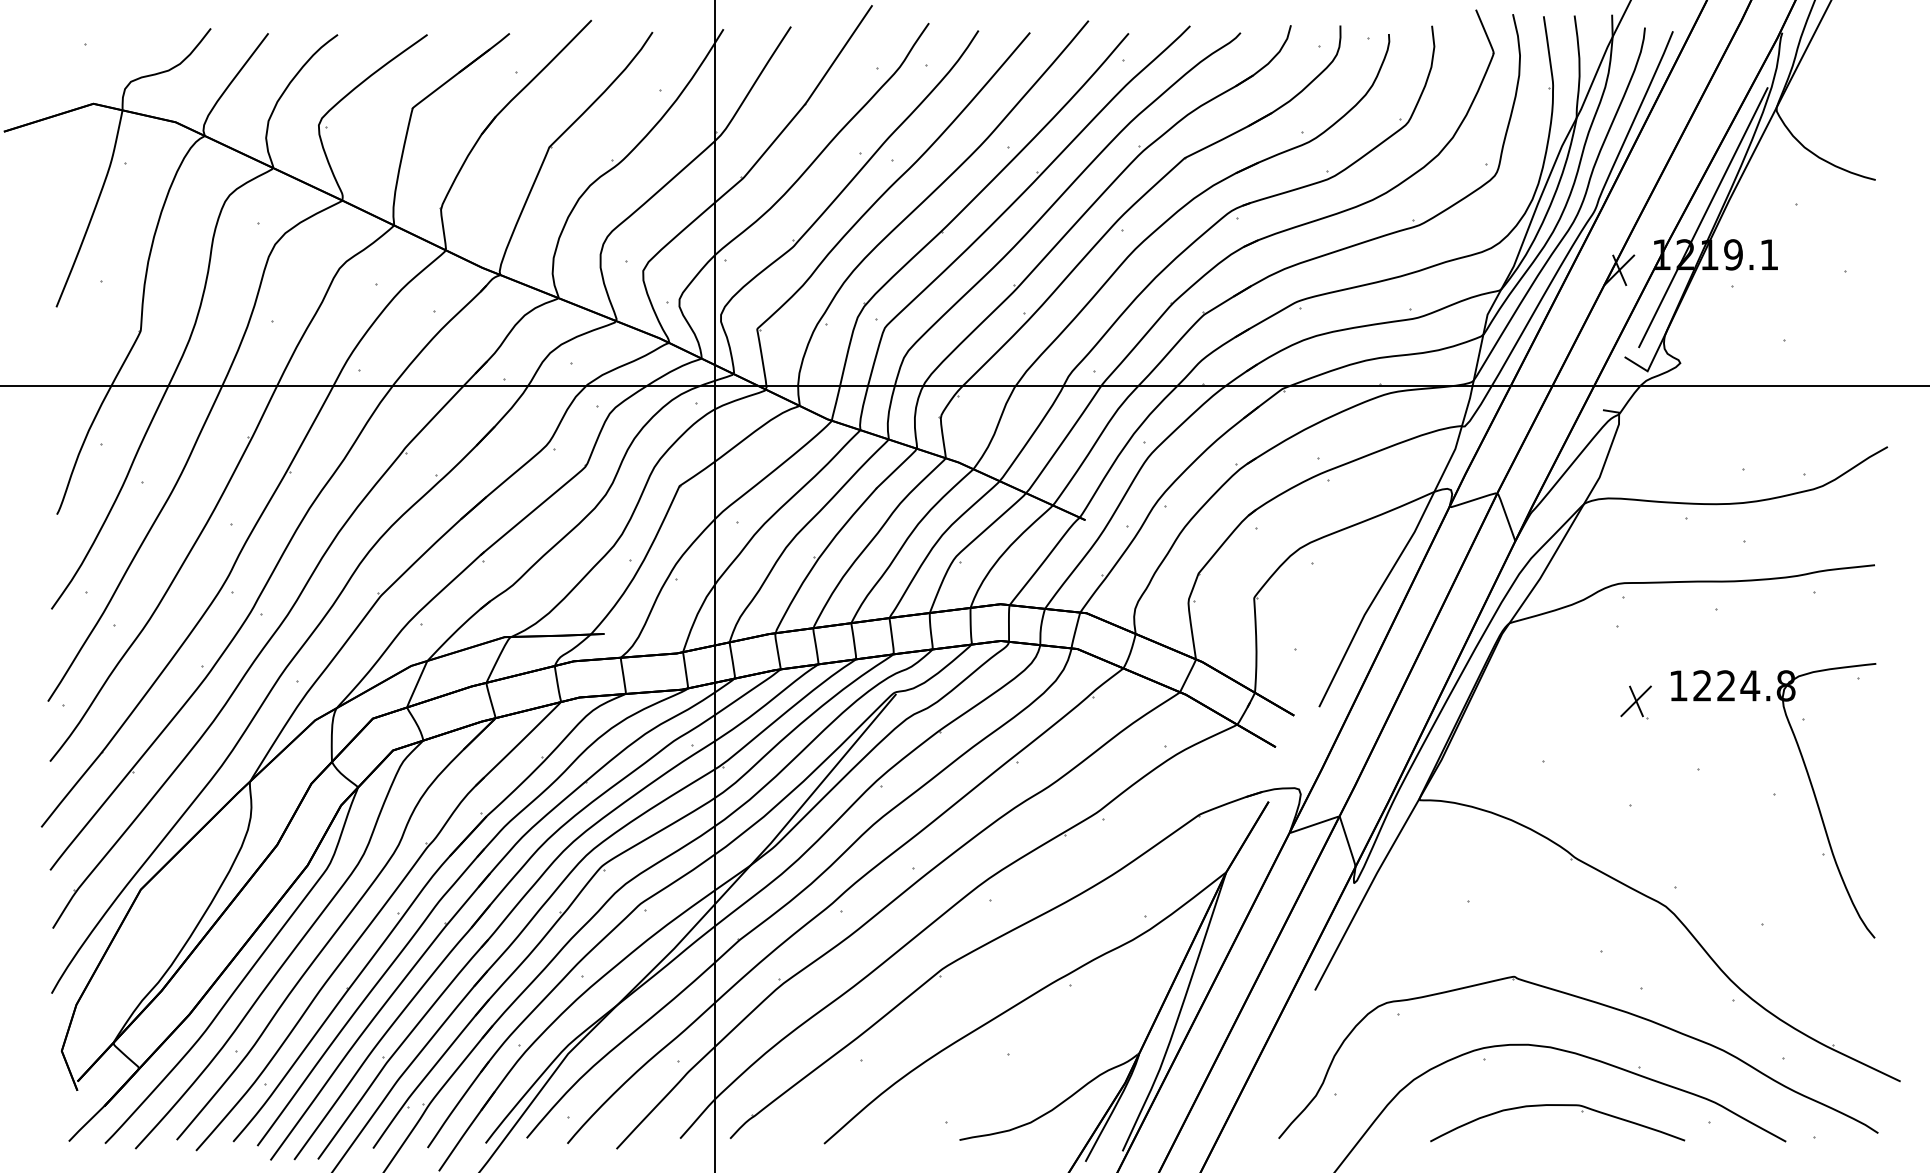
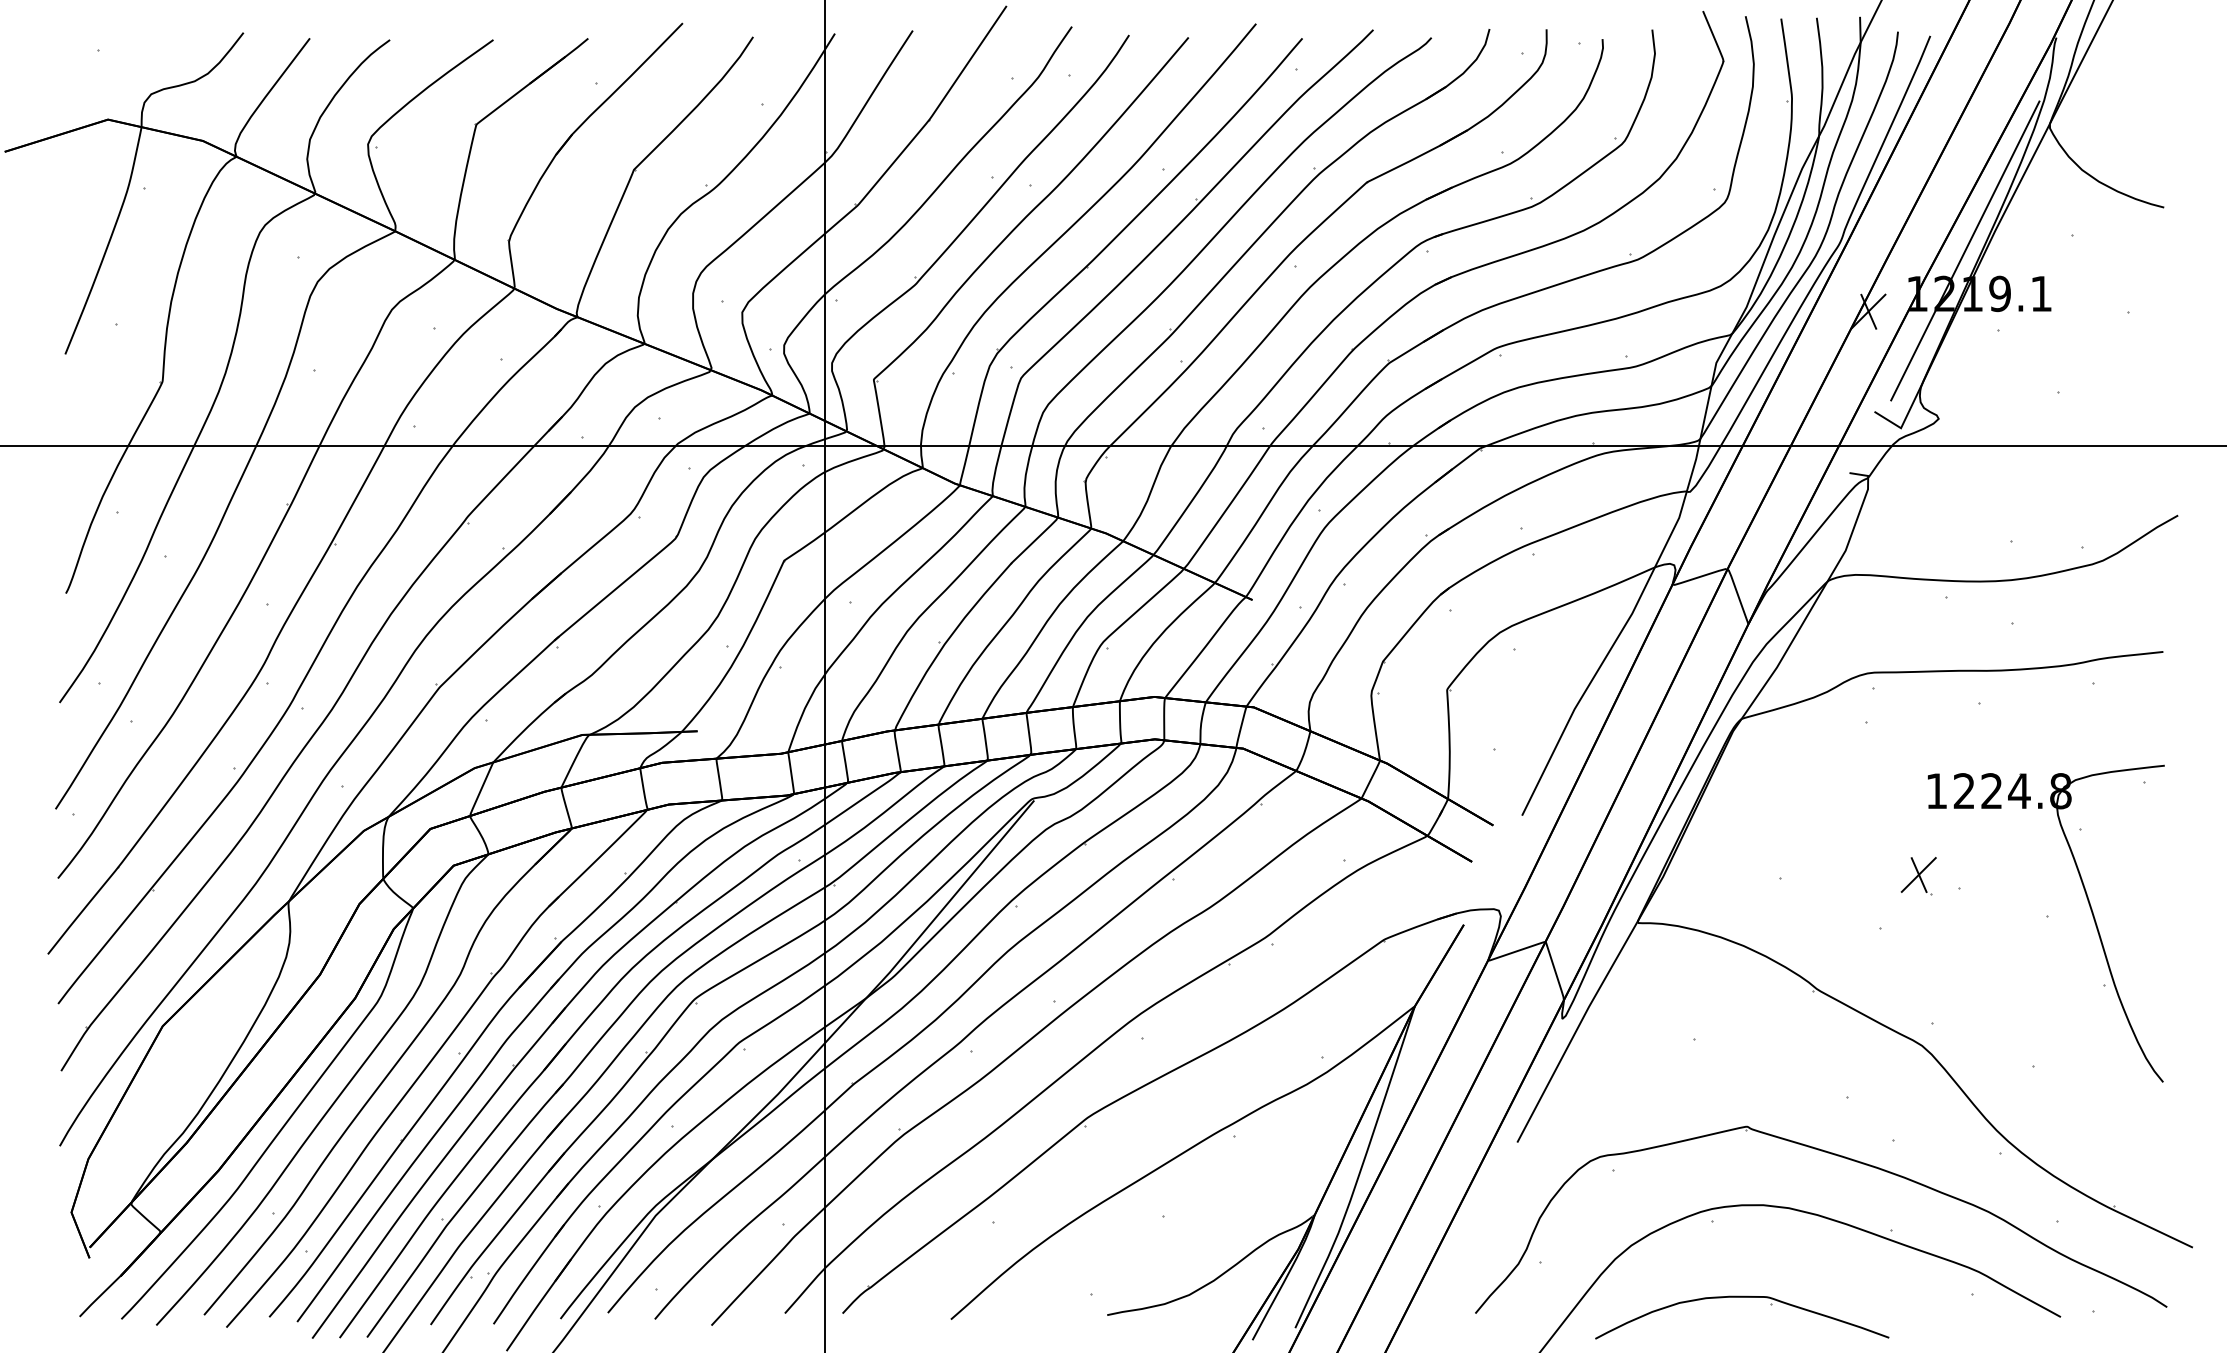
part: (1635, 702) -> (1918, 876), moved
part: (1557, 1105) -> (1742, 1297), moved

